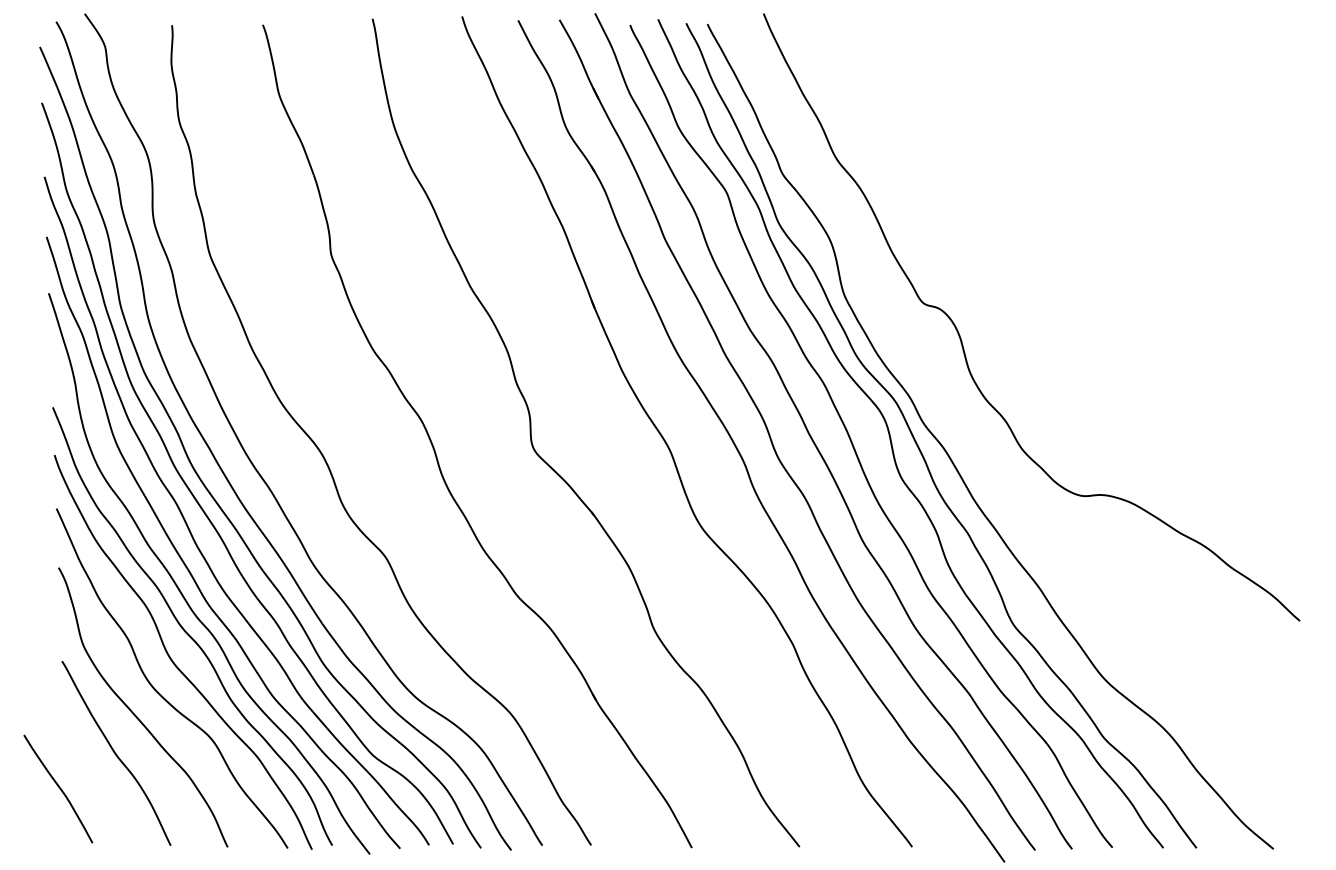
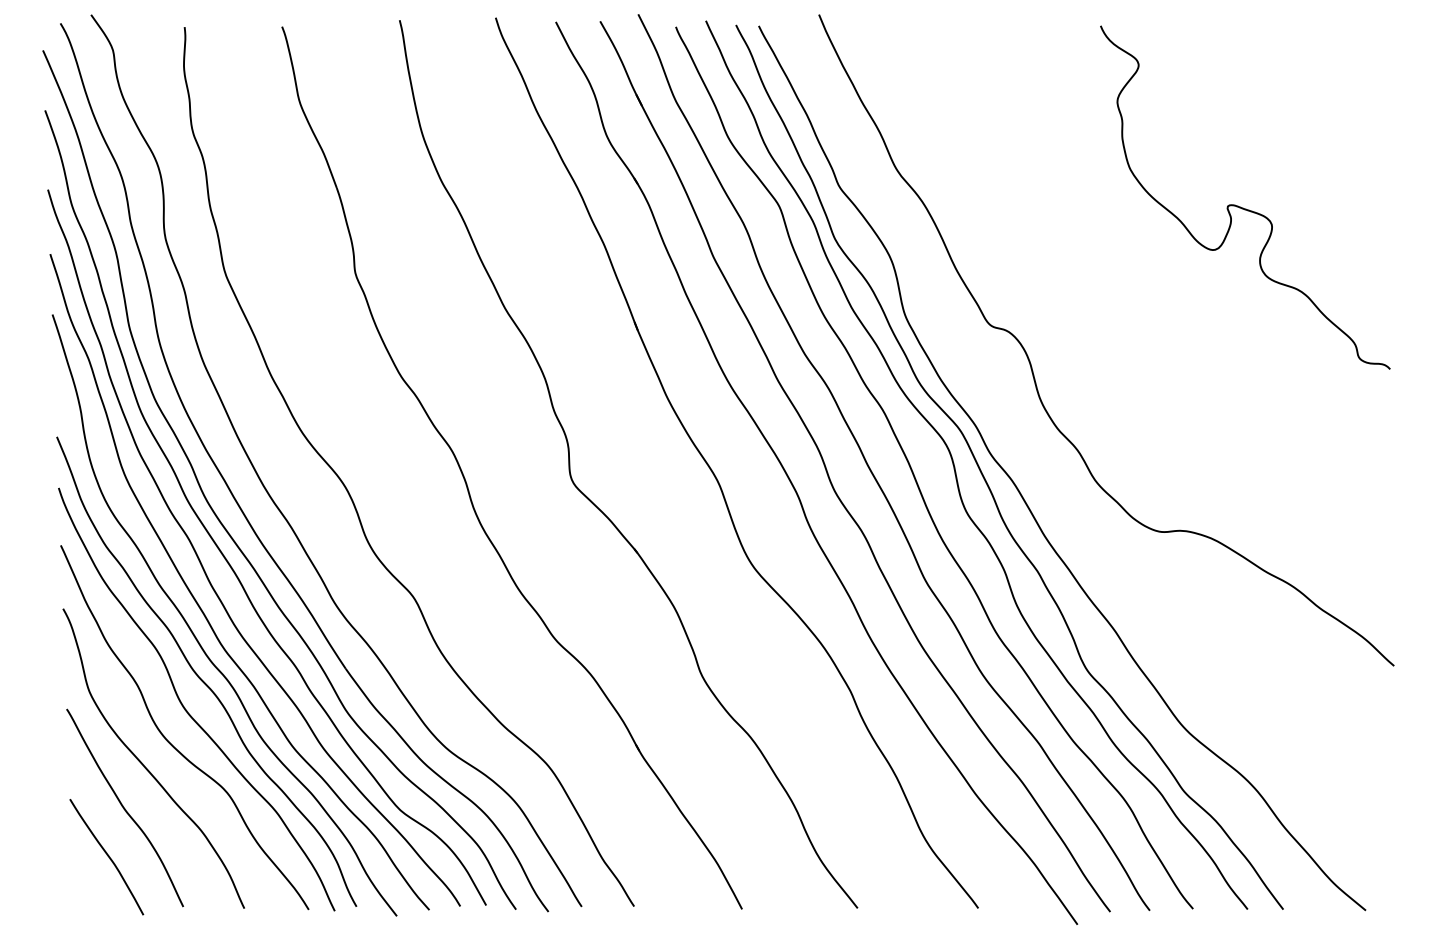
curve: (1159, 193) -> (1243, 207), added
curve: (59, 788) -> (107, 856), moved

